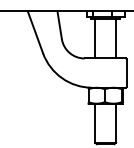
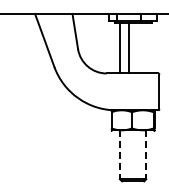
line: (116, 38) -> (129, 48), moved
line: (94, 123) -> (119, 155), solid -> dashed
line: (116, 123) -> (146, 155), solid -> dashed

